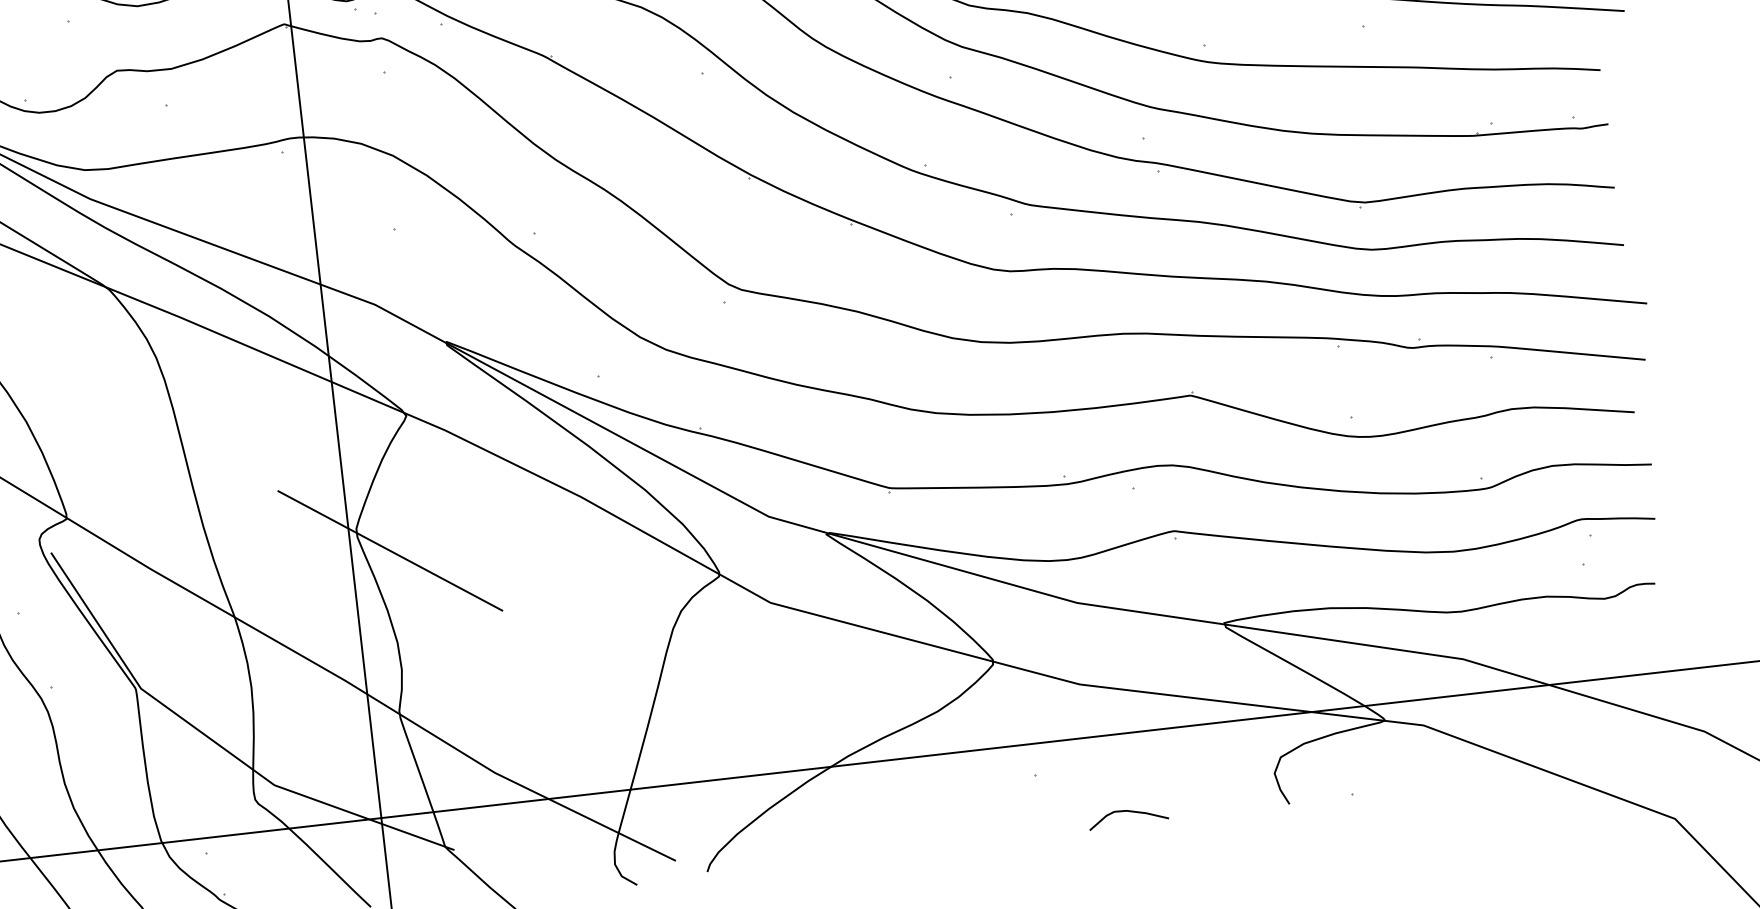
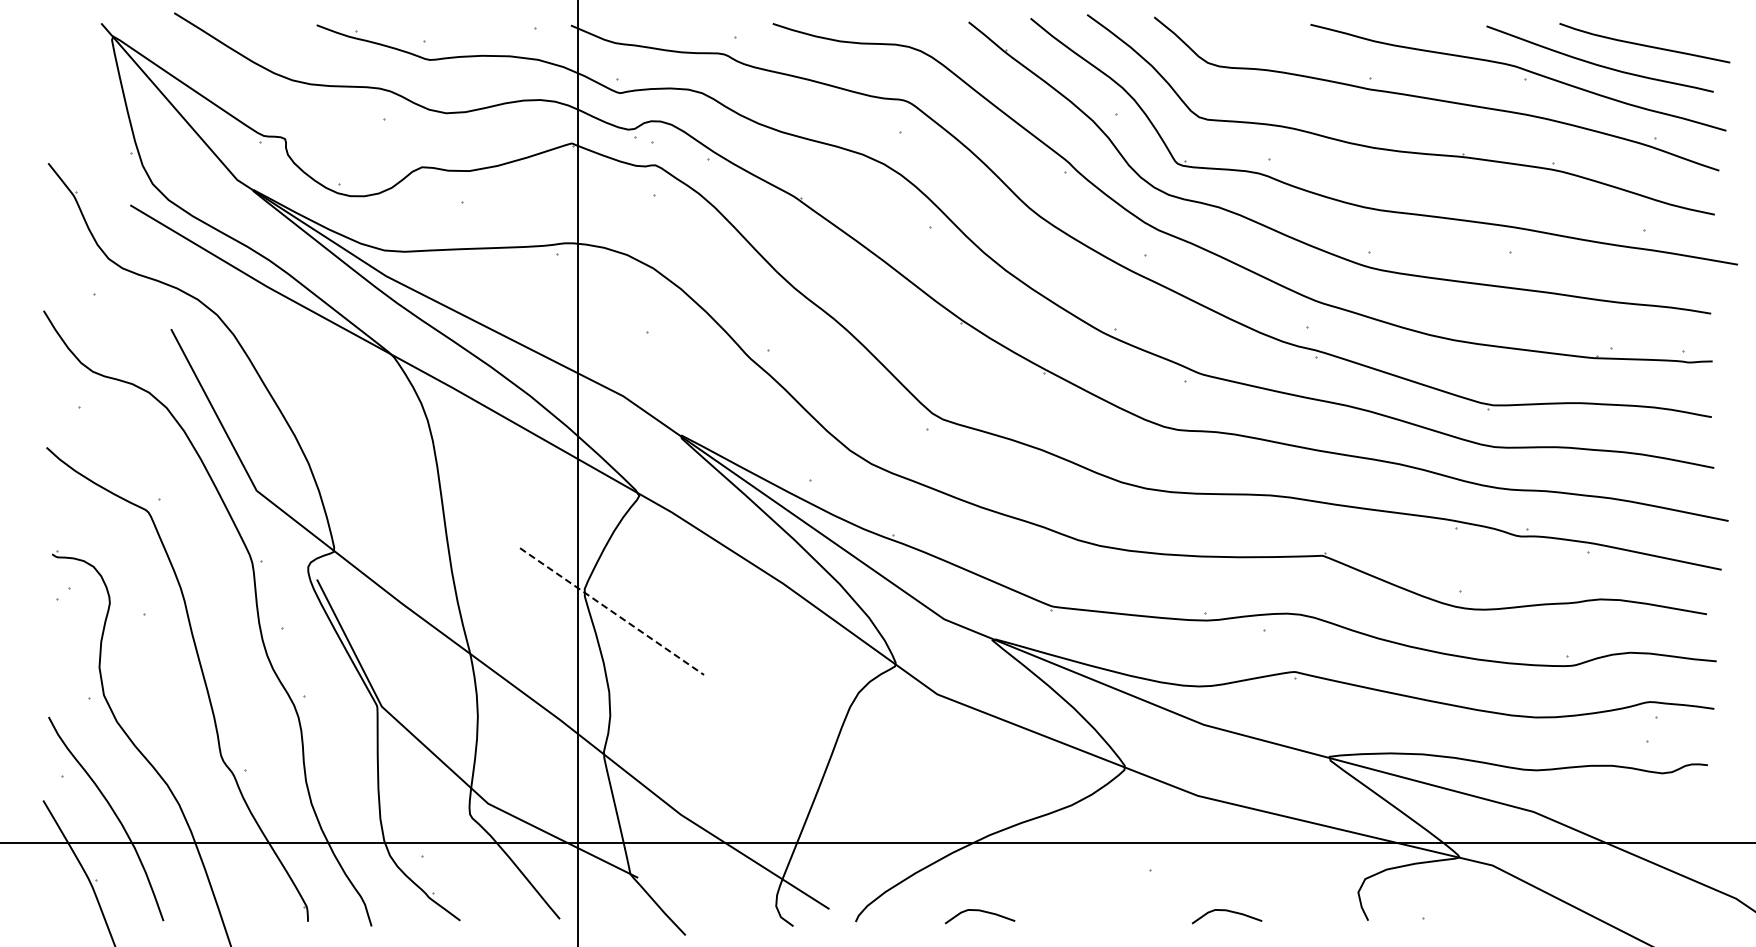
line: (390, 550) -> (612, 611), solid -> dashed
curve: (847, 843) -> (980, 911), added

